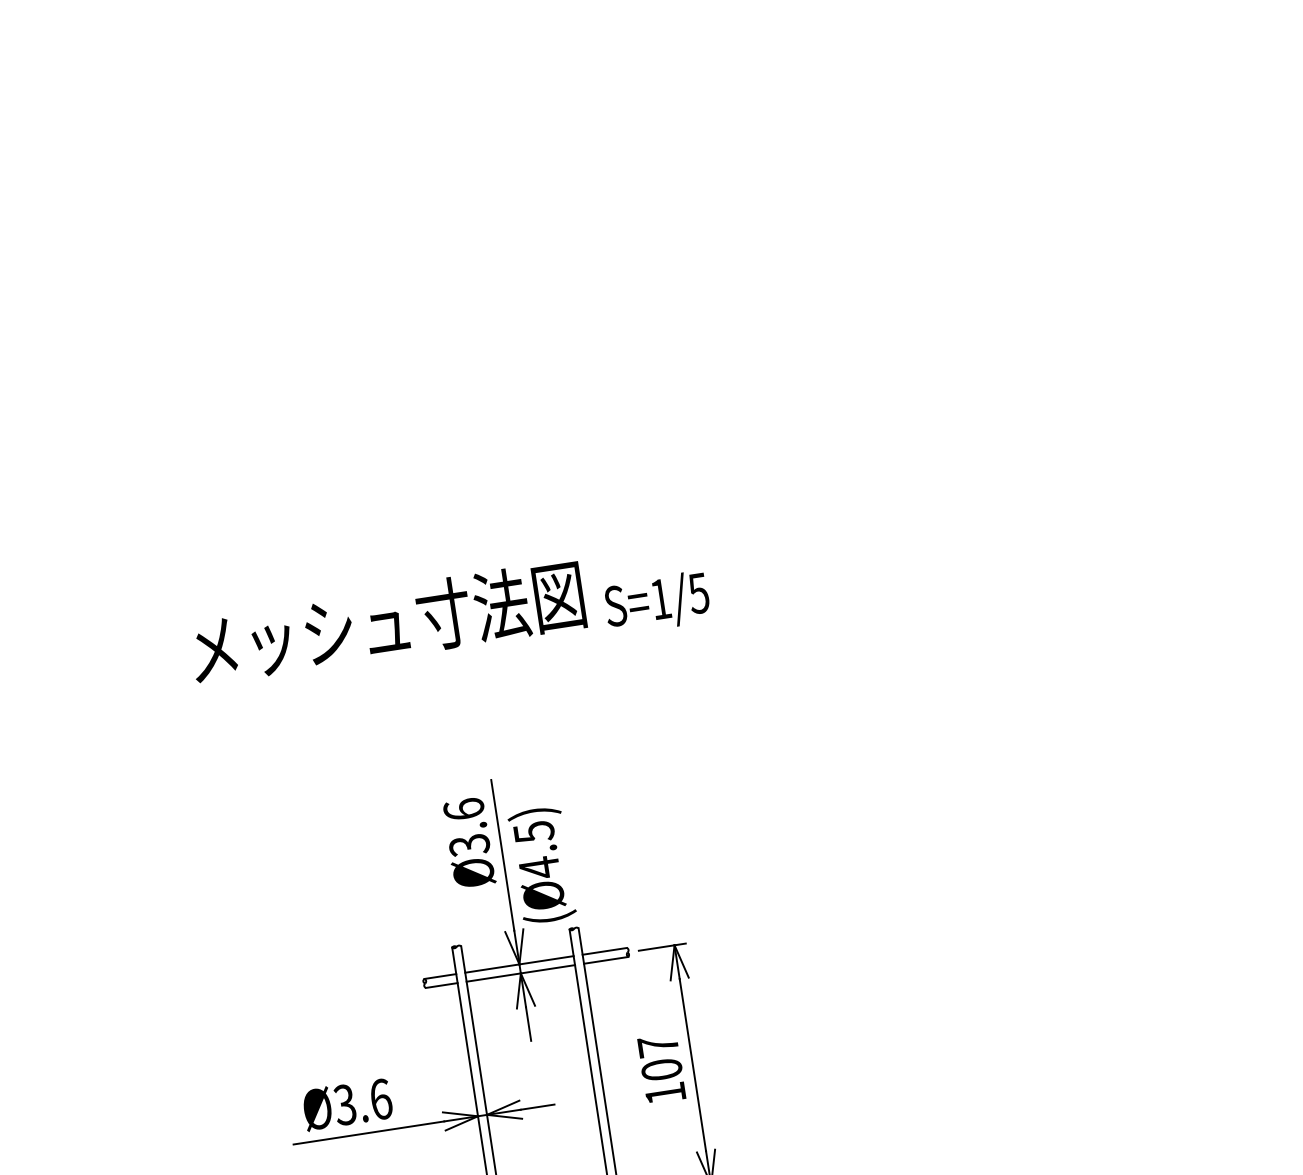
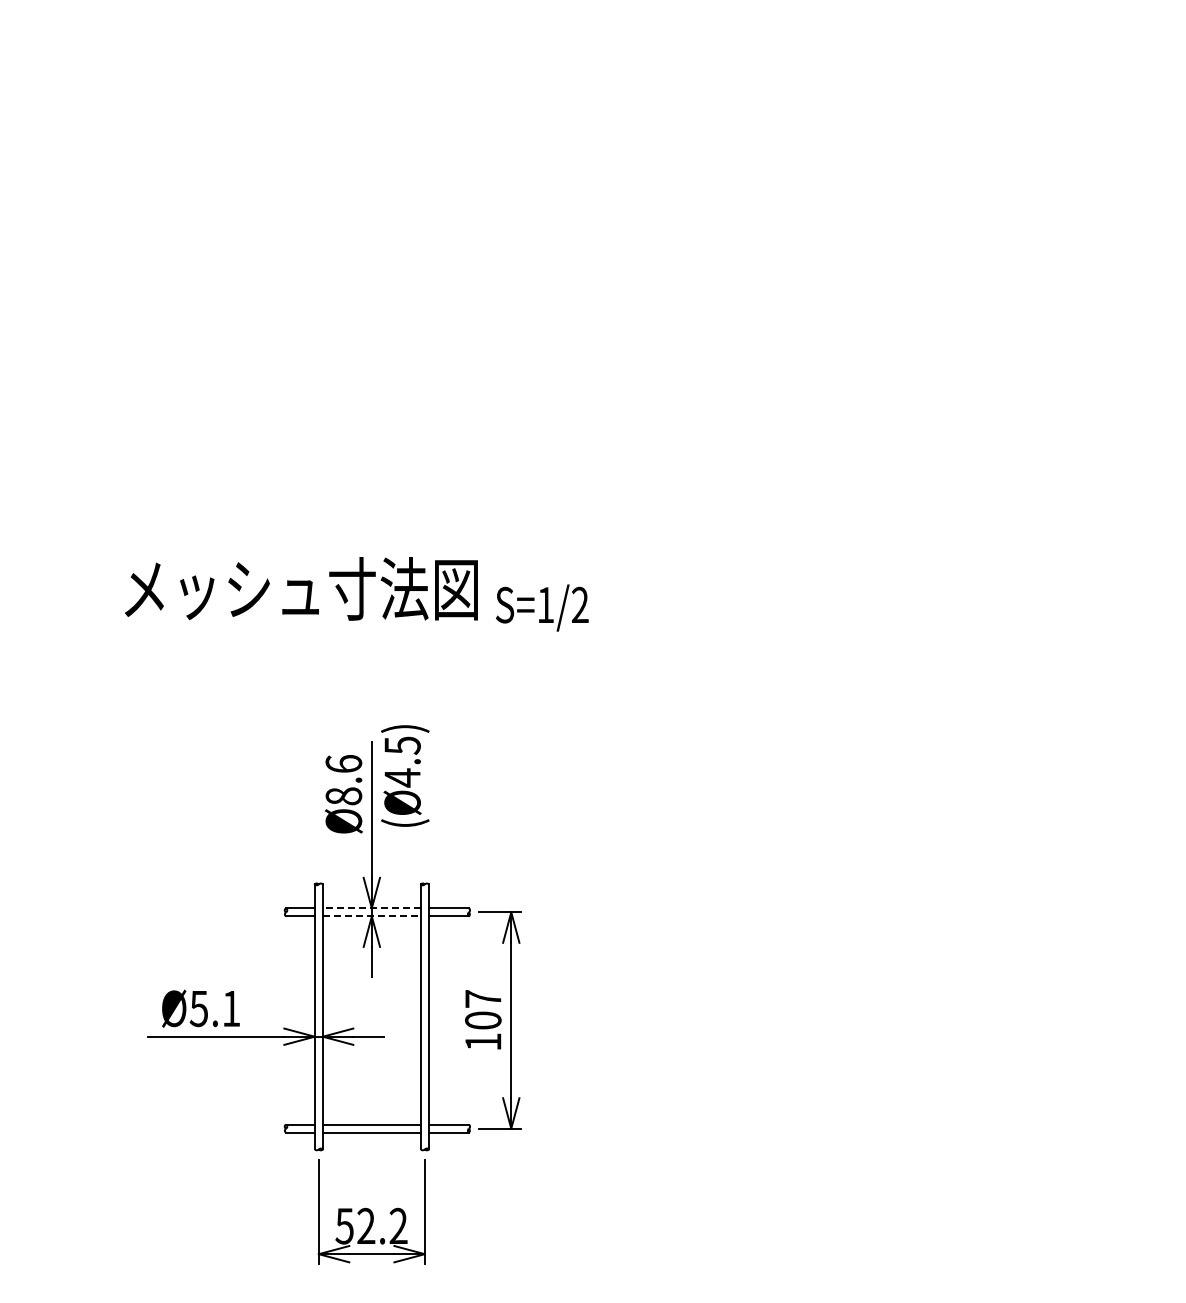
text: (697, 592) -> (579, 604), S=1/5 -> S=1/2
text: (469, 845) -> (343, 796), Ø3.6 -> Ø8.6
text: (542, 864) -> (405, 775), moved
line: (519, 964) -> (371, 908), solid -> dashed
line: (520, 973) -> (371, 916), solid -> dashed
text: (363, 1101) -> (215, 1008), Ø3.6 -> Ø5.1

